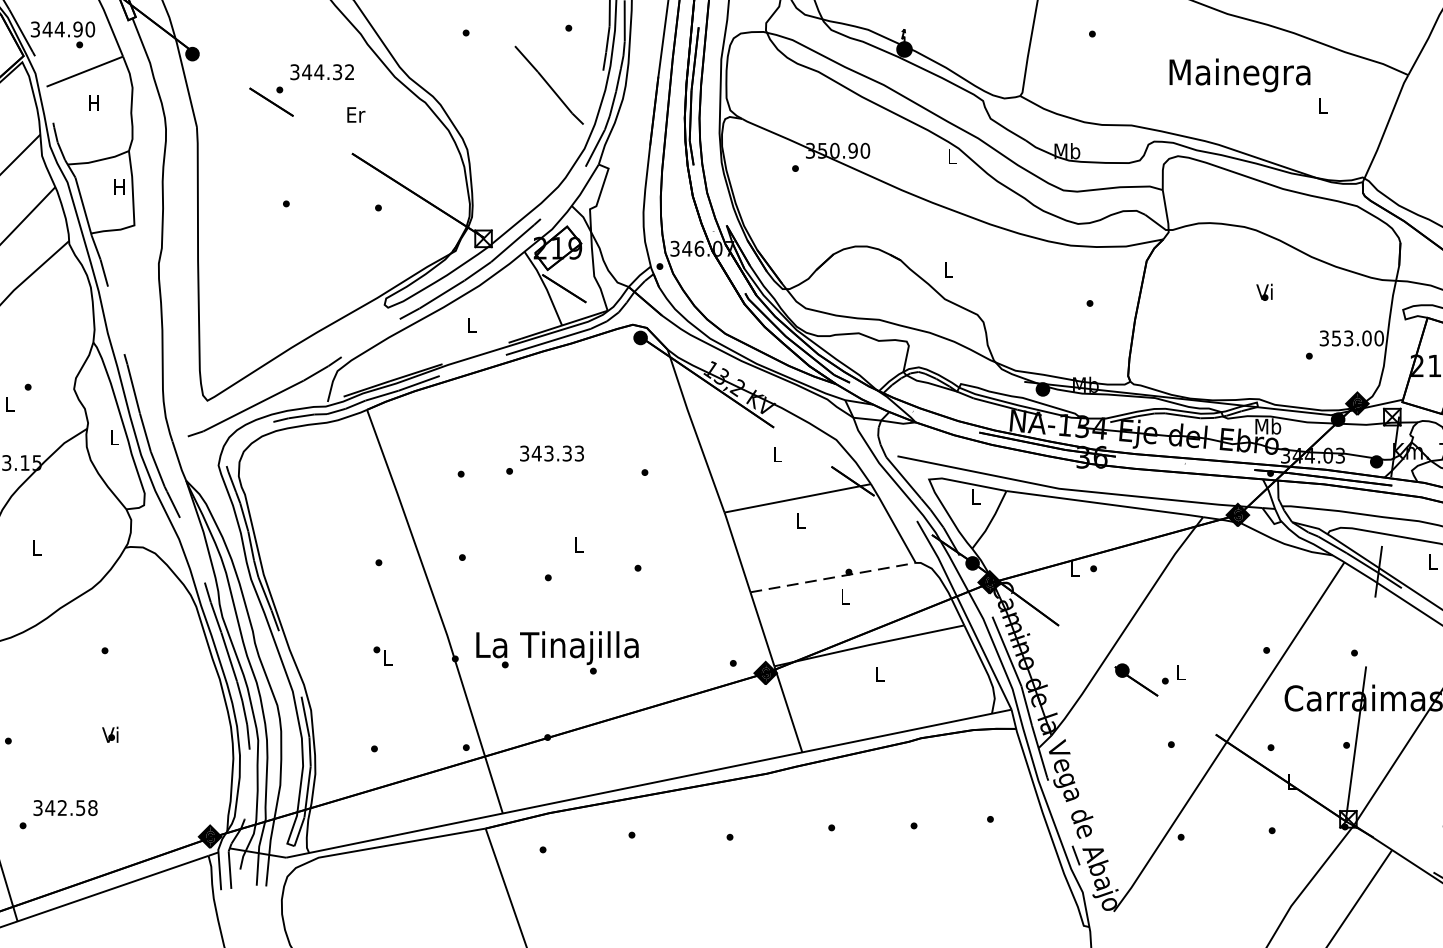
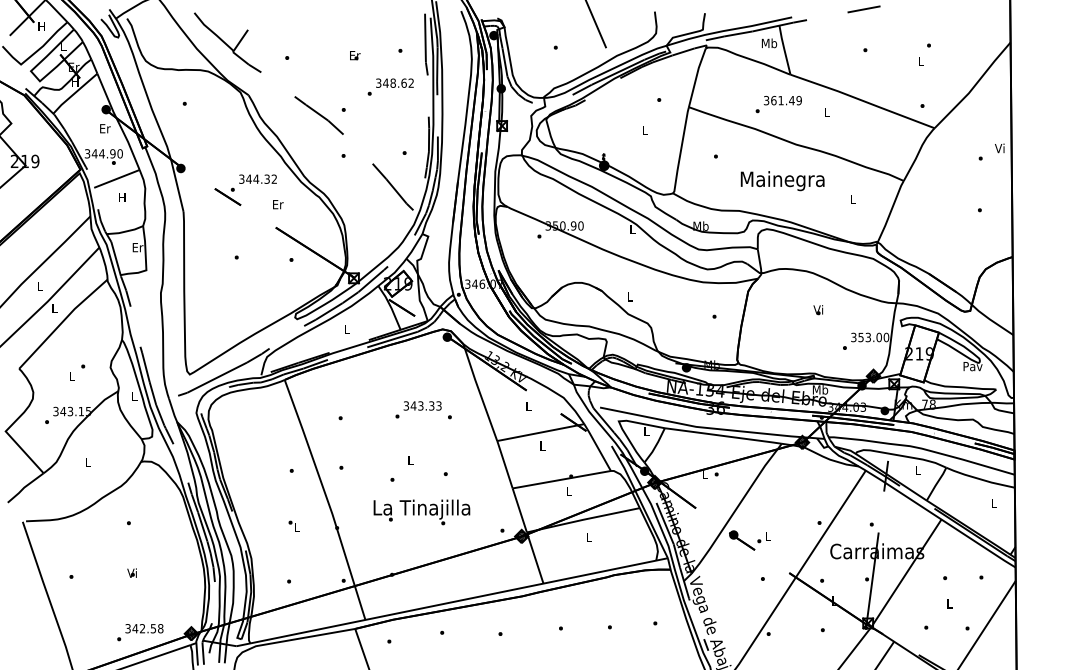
text: (1239, 76) -> (782, 181), moved
text: (119, 187) -> (137, 247), H -> Er
text: (544, 459) -> (418, 409), moved
line: (832, 577) -> (561, 479), dashed -> solid
text: (556, 652) -> (421, 512), moved
text: (58, 814) -> (140, 632), moved

